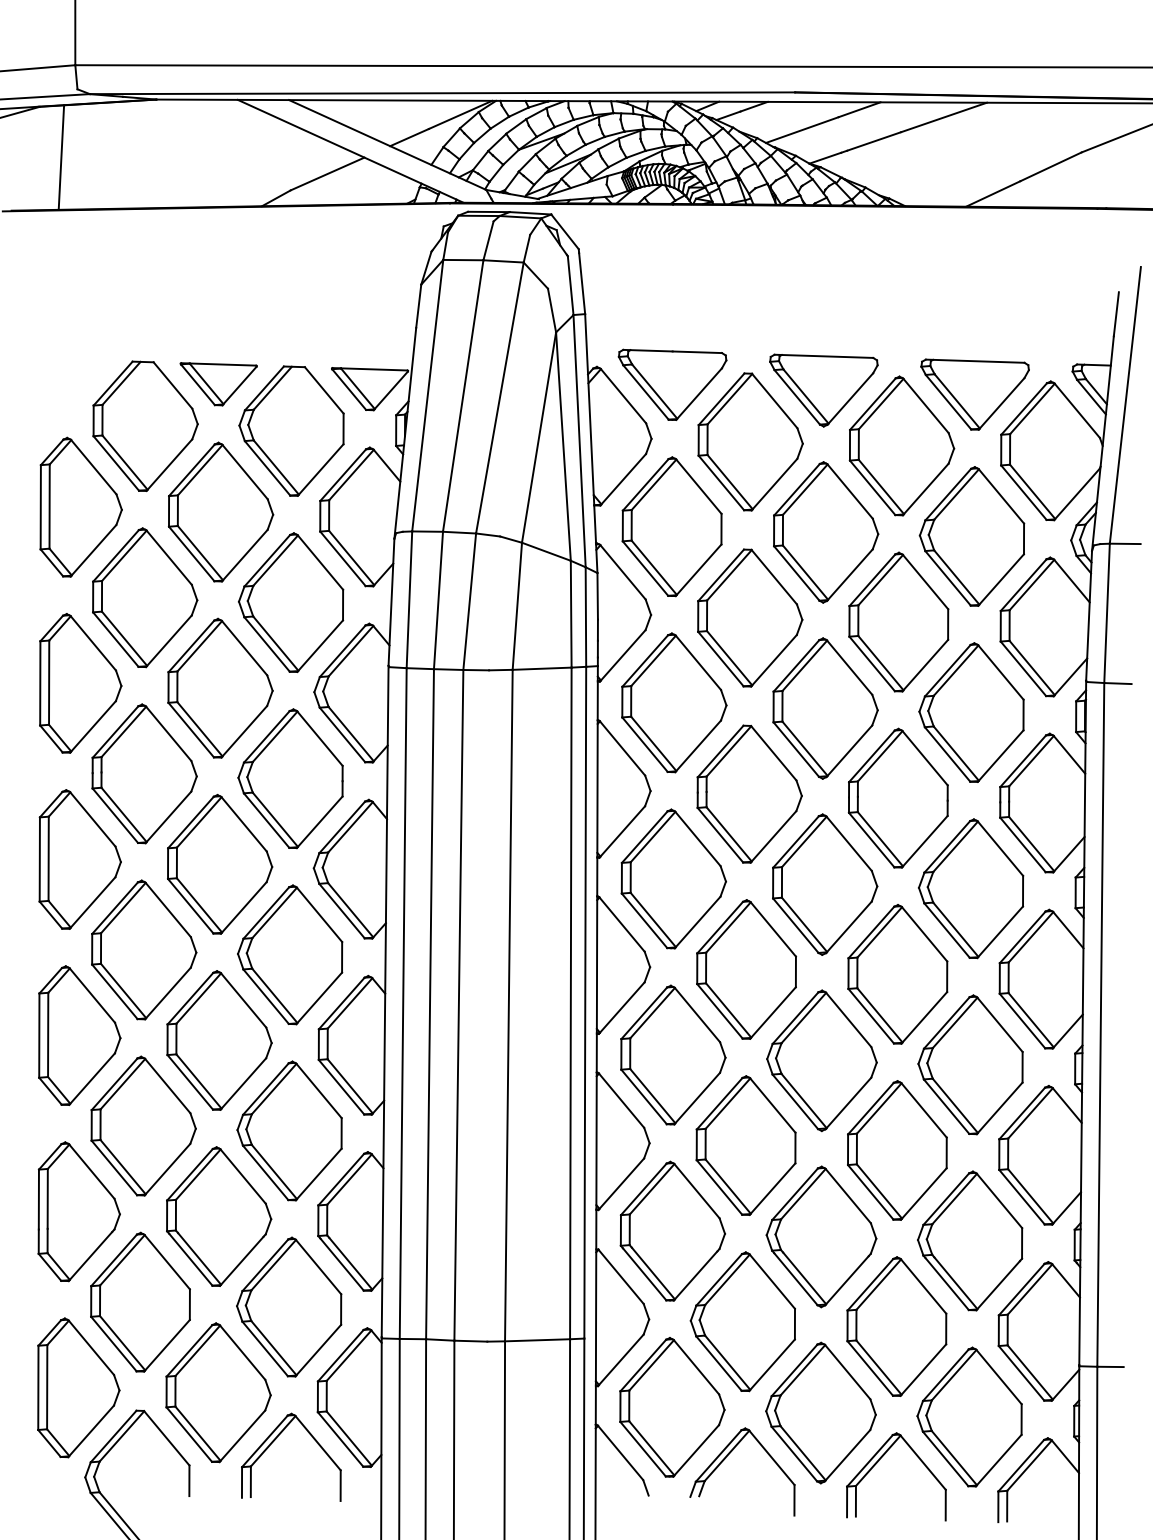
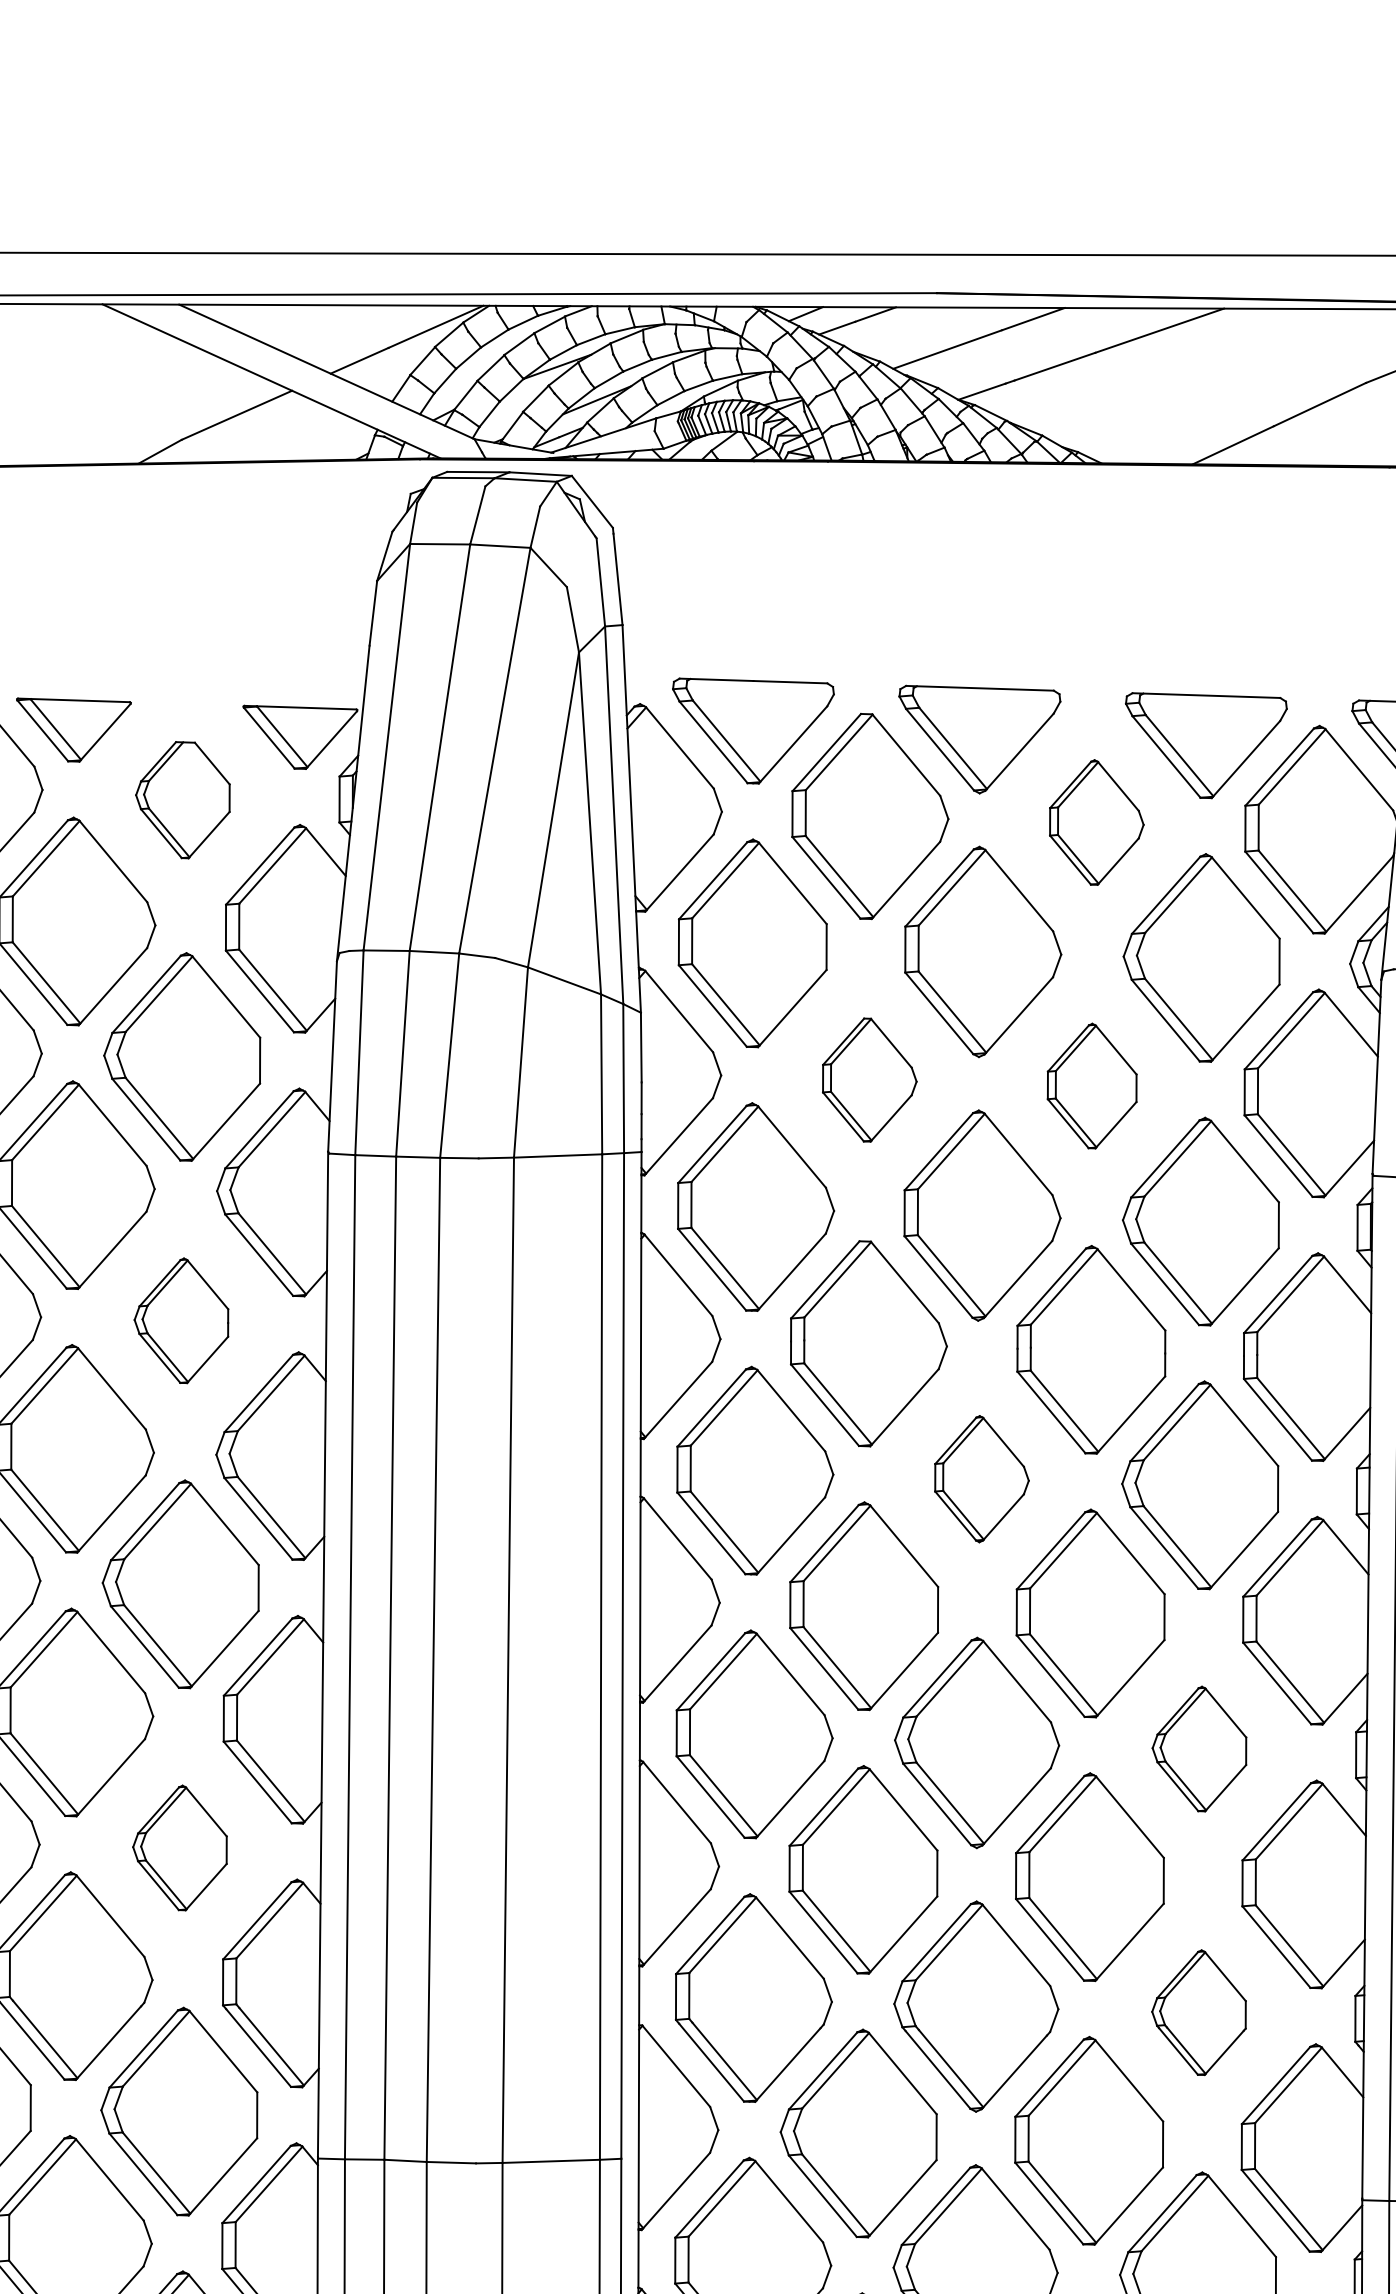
part: (291, 430) -> (182, 799), size x0.6
part: (901, 445) -> (1096, 821), size x0.6
part: (750, 617) -> (870, 1079), size x0.6
part: (898, 621) -> (1091, 1085), size x0.6
part: (290, 778) -> (181, 1320), size x0.6
part: (825, 884) -> (982, 1478), size x0.6
part: (970, 1064) -> (1199, 1748), size x0.6
part: (289, 1130) -> (179, 1847), size x0.6
part: (970, 1240) -> (1199, 2011), size x0.6

